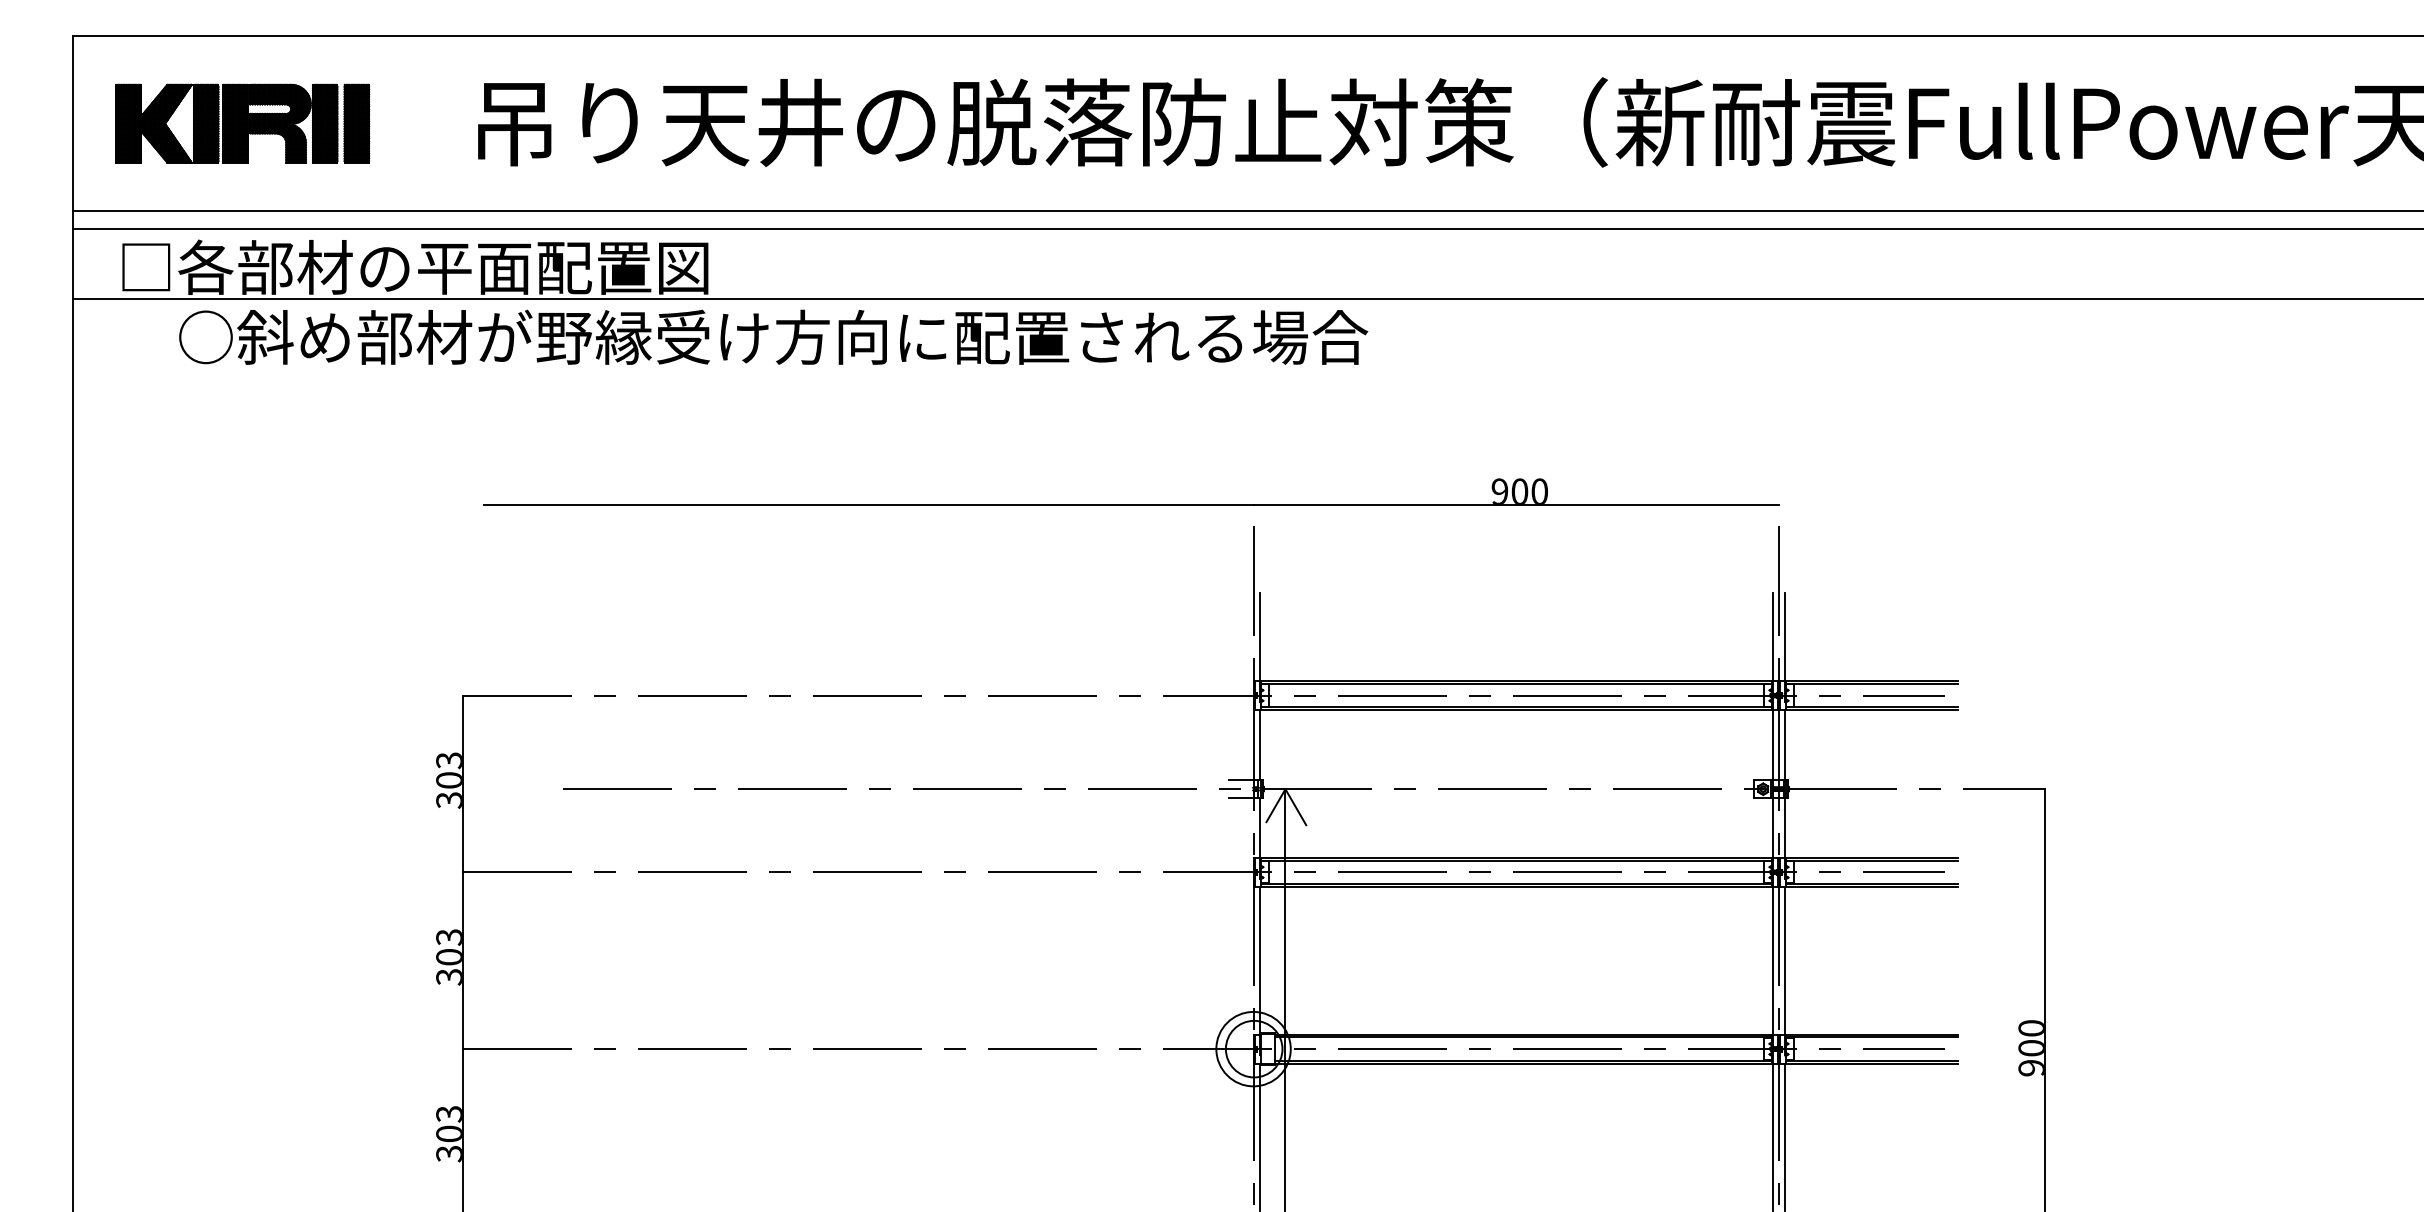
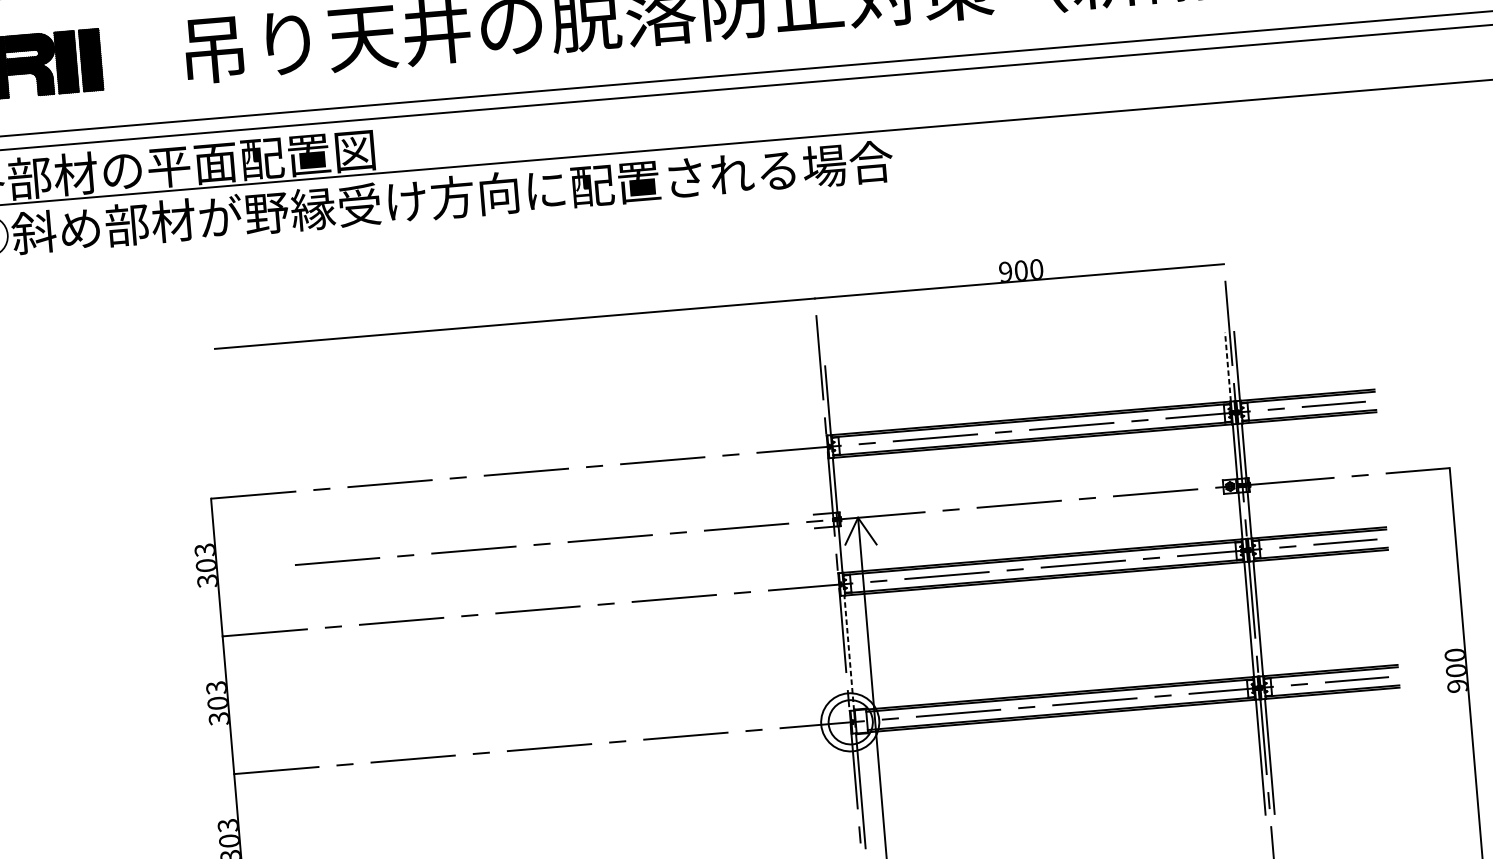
line: (1773, 636) -> (1228, 366), solid -> dashed
line: (1259, 960) -> (849, 652), solid -> dashed

